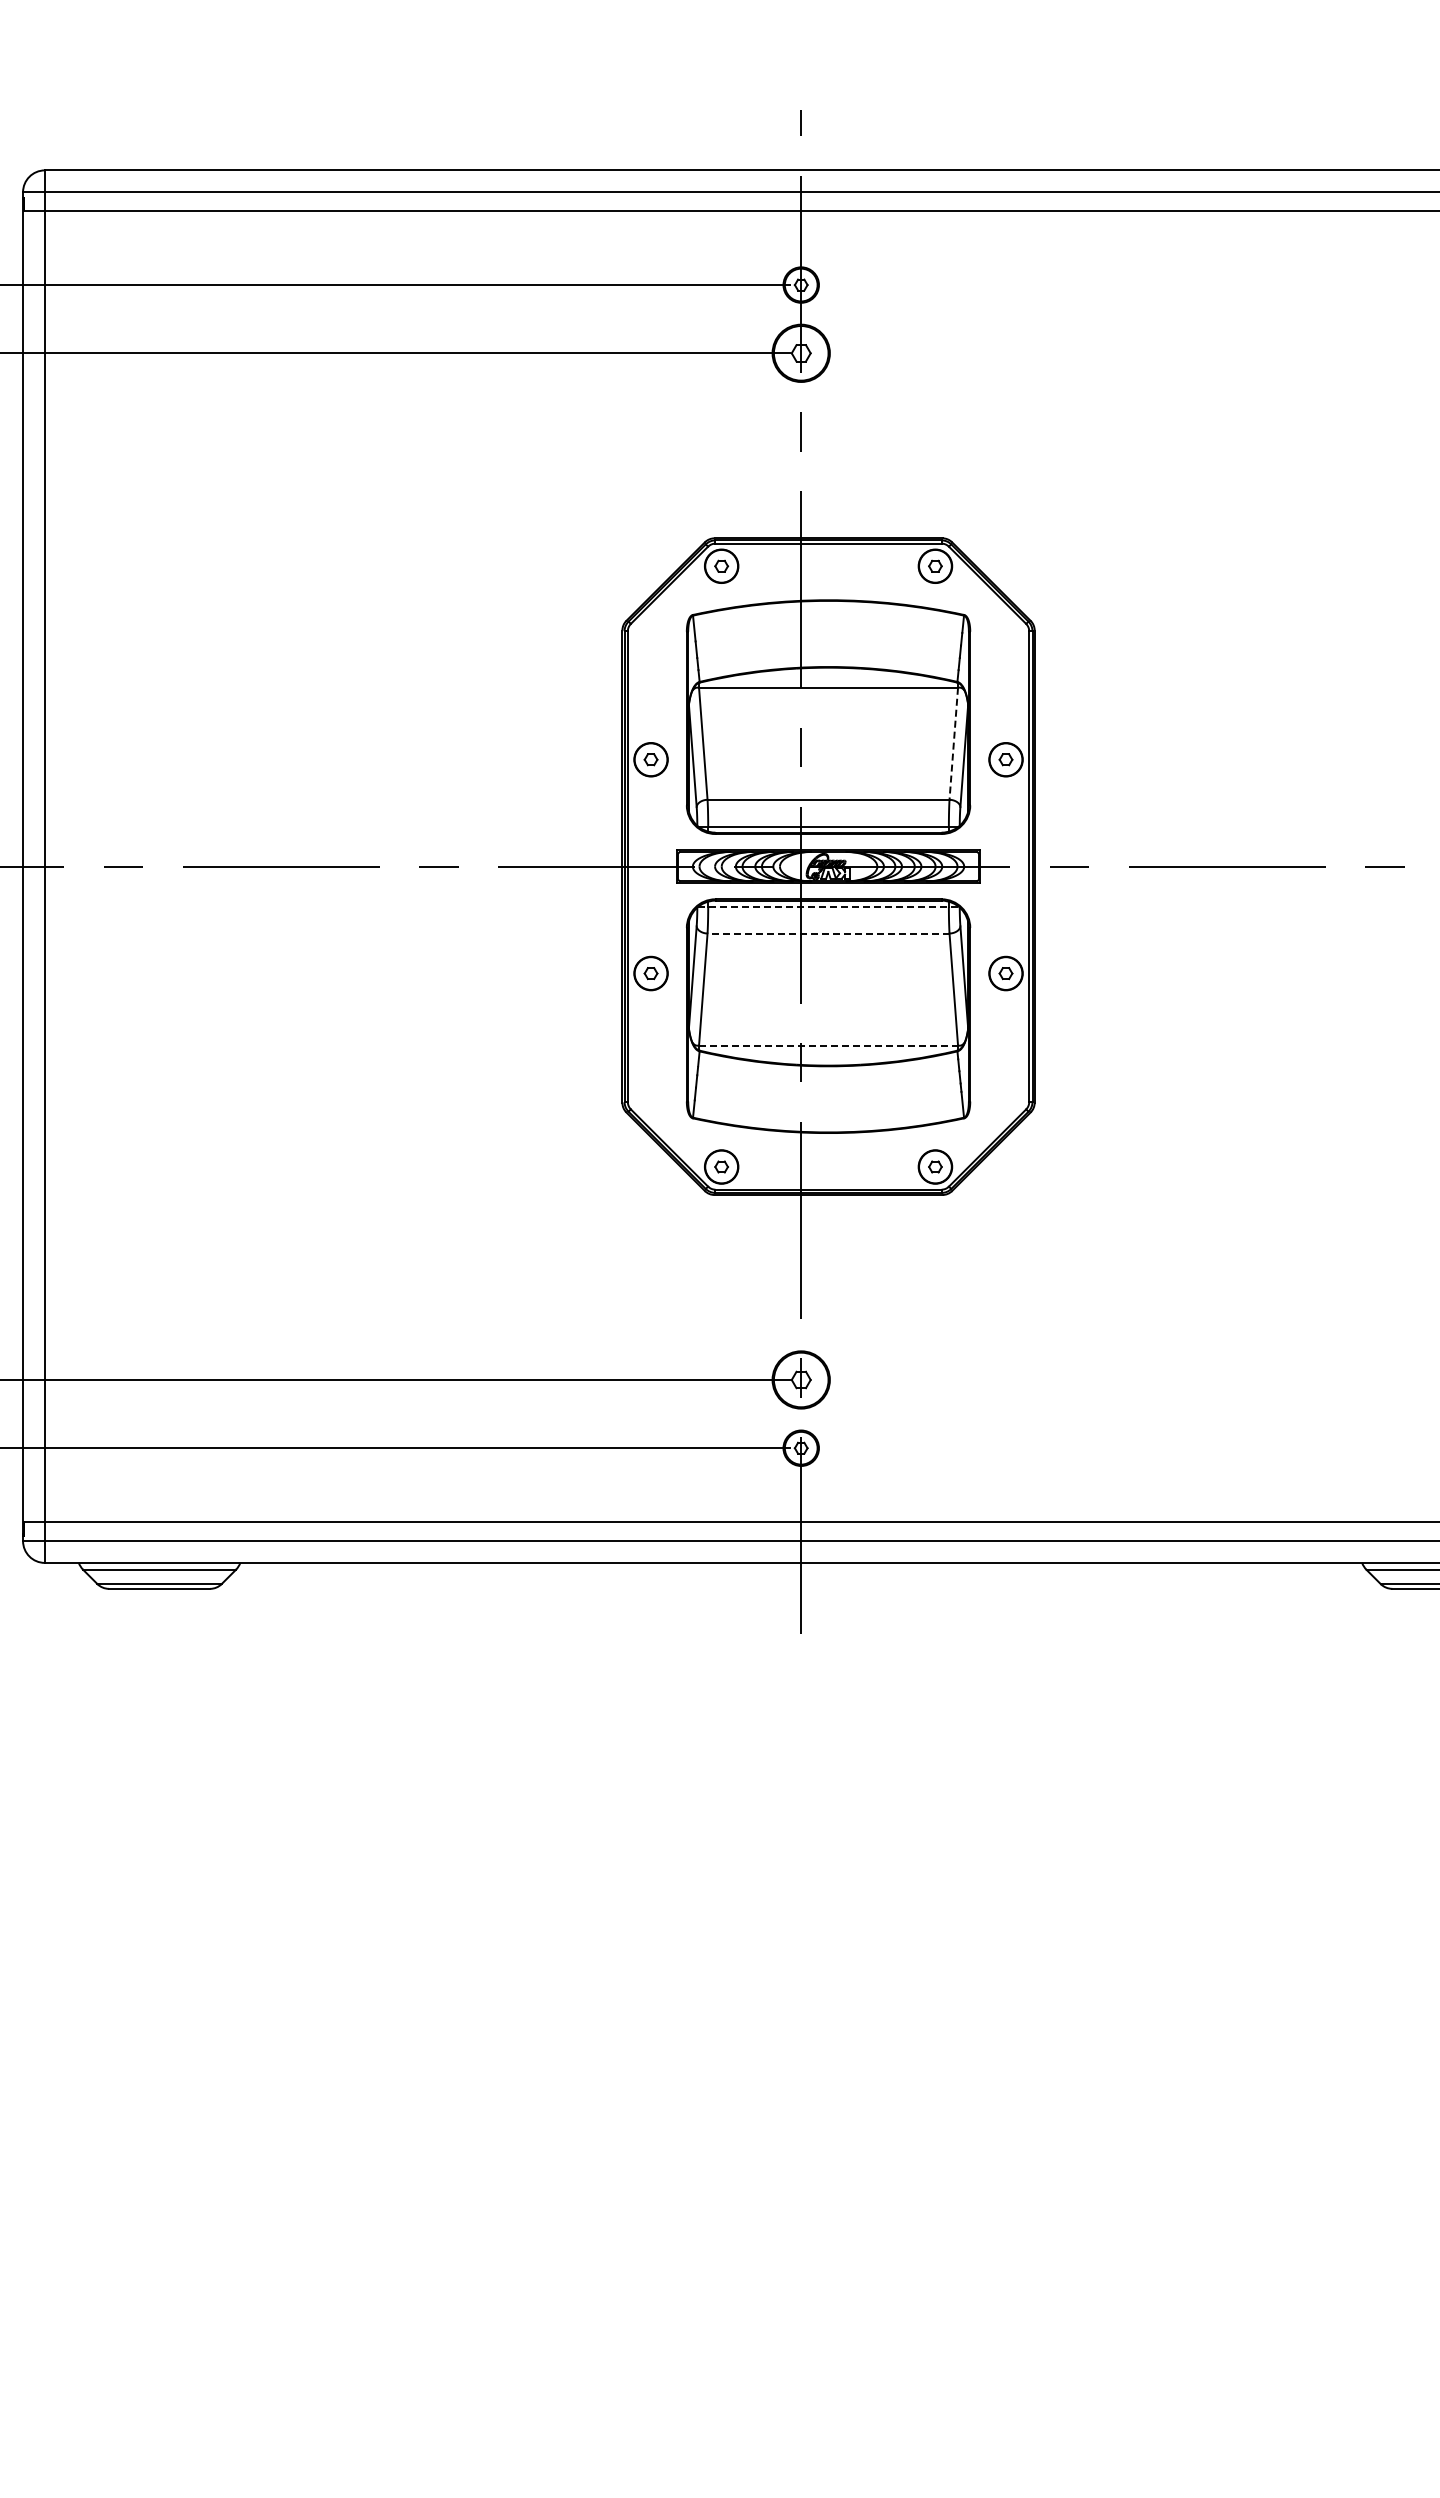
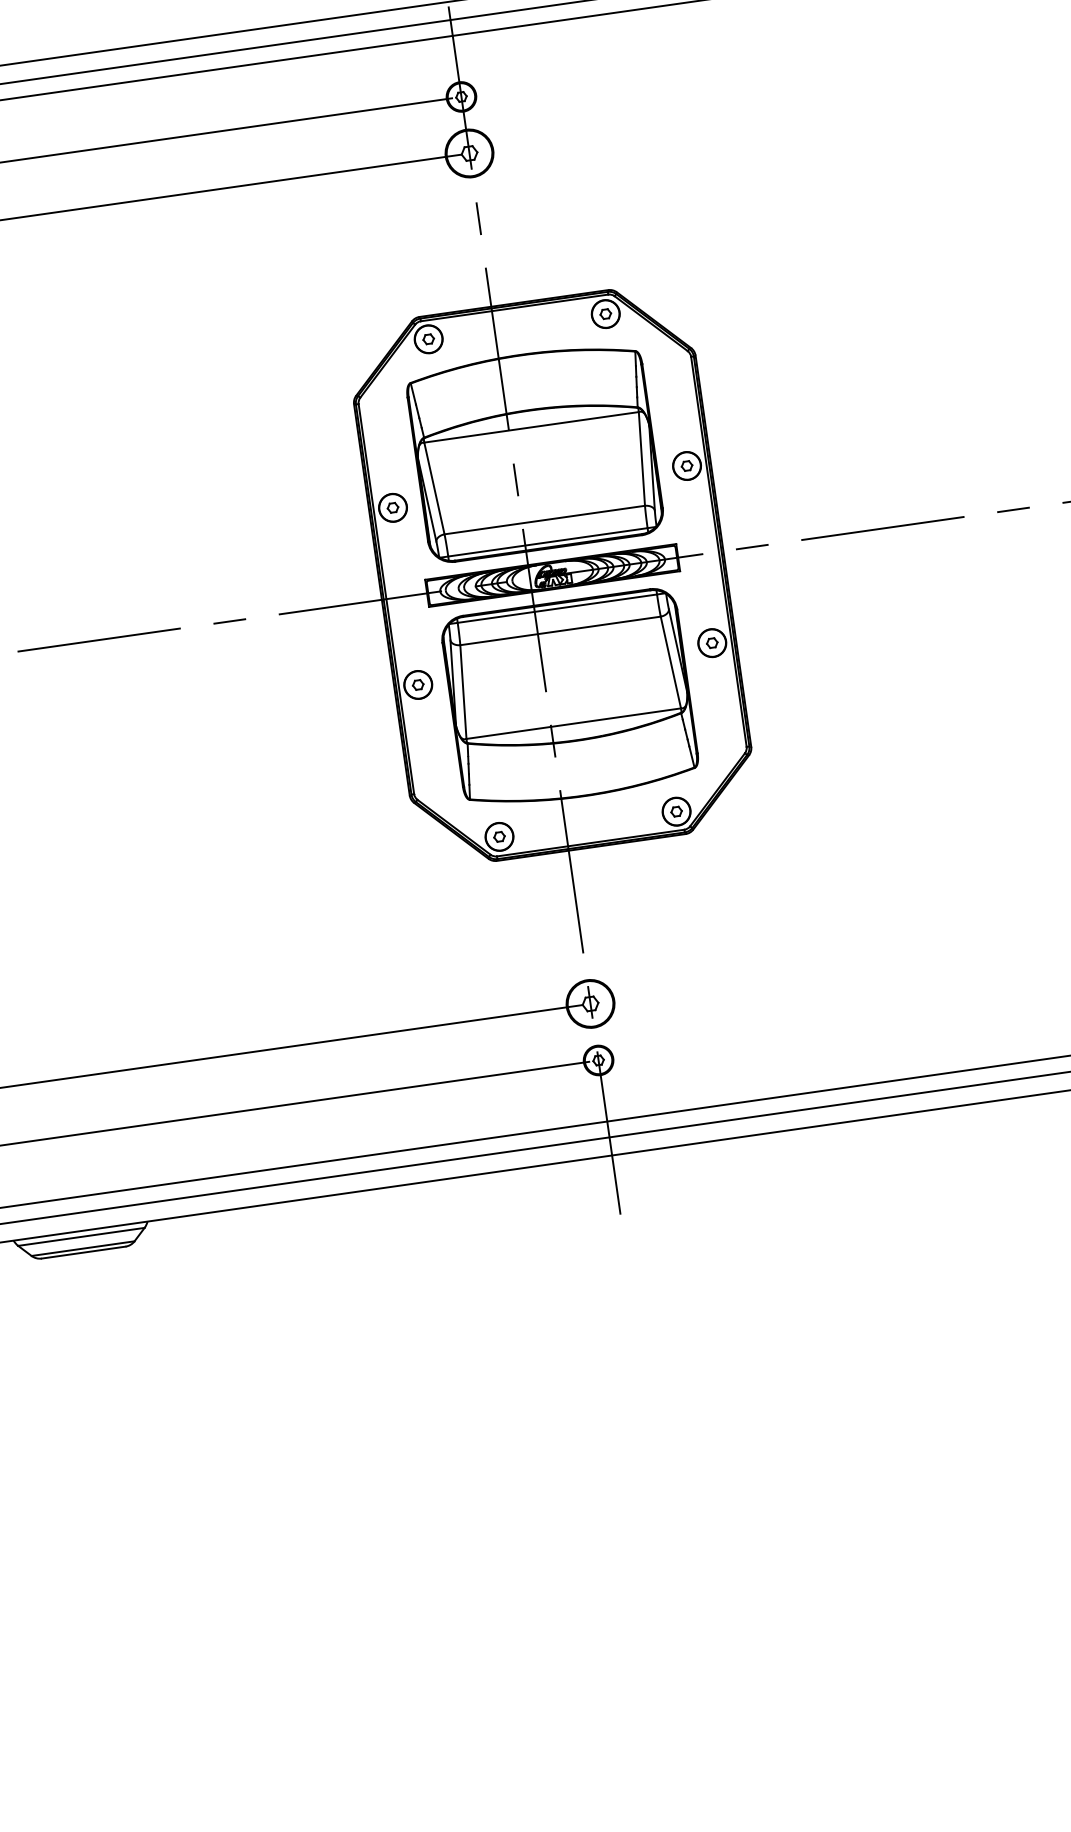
line: (953, 744) -> (641, 459), dashed -> solid
line: (829, 906) -> (558, 608), dashed -> solid
line: (828, 933) -> (560, 630), dashed -> solid
line: (829, 1045) -> (574, 723), dashed -> solid

